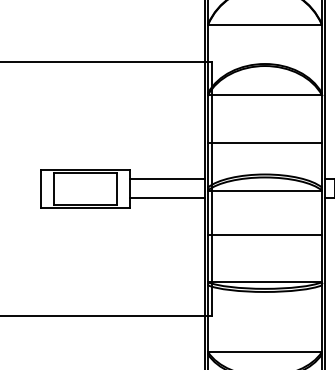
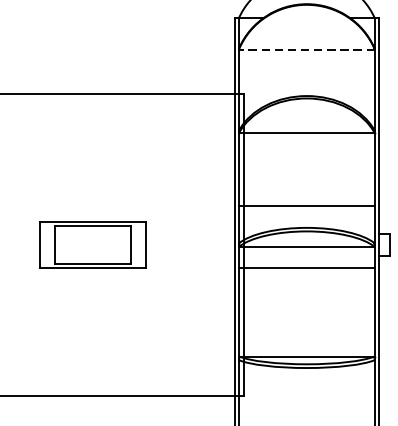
line: (264, 25) -> (306, 50), solid -> dashed
line: (264, 142) -> (306, 205), moved
line: (167, 179) -> (190, 233), removed
line: (167, 198) -> (190, 256), removed
line: (264, 235) -> (306, 268), moved

